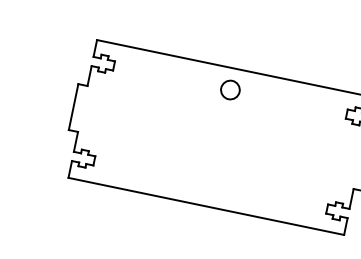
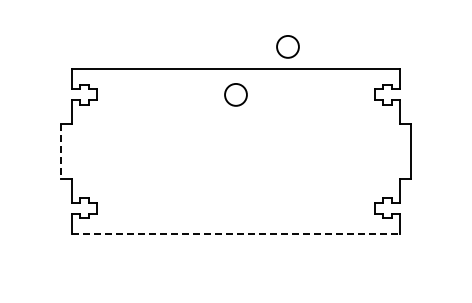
circle: (282, 58) -> (287, 46), added
line: (73, 107) -> (60, 151), solid -> dashed
line: (206, 206) -> (236, 233), solid -> dashed

